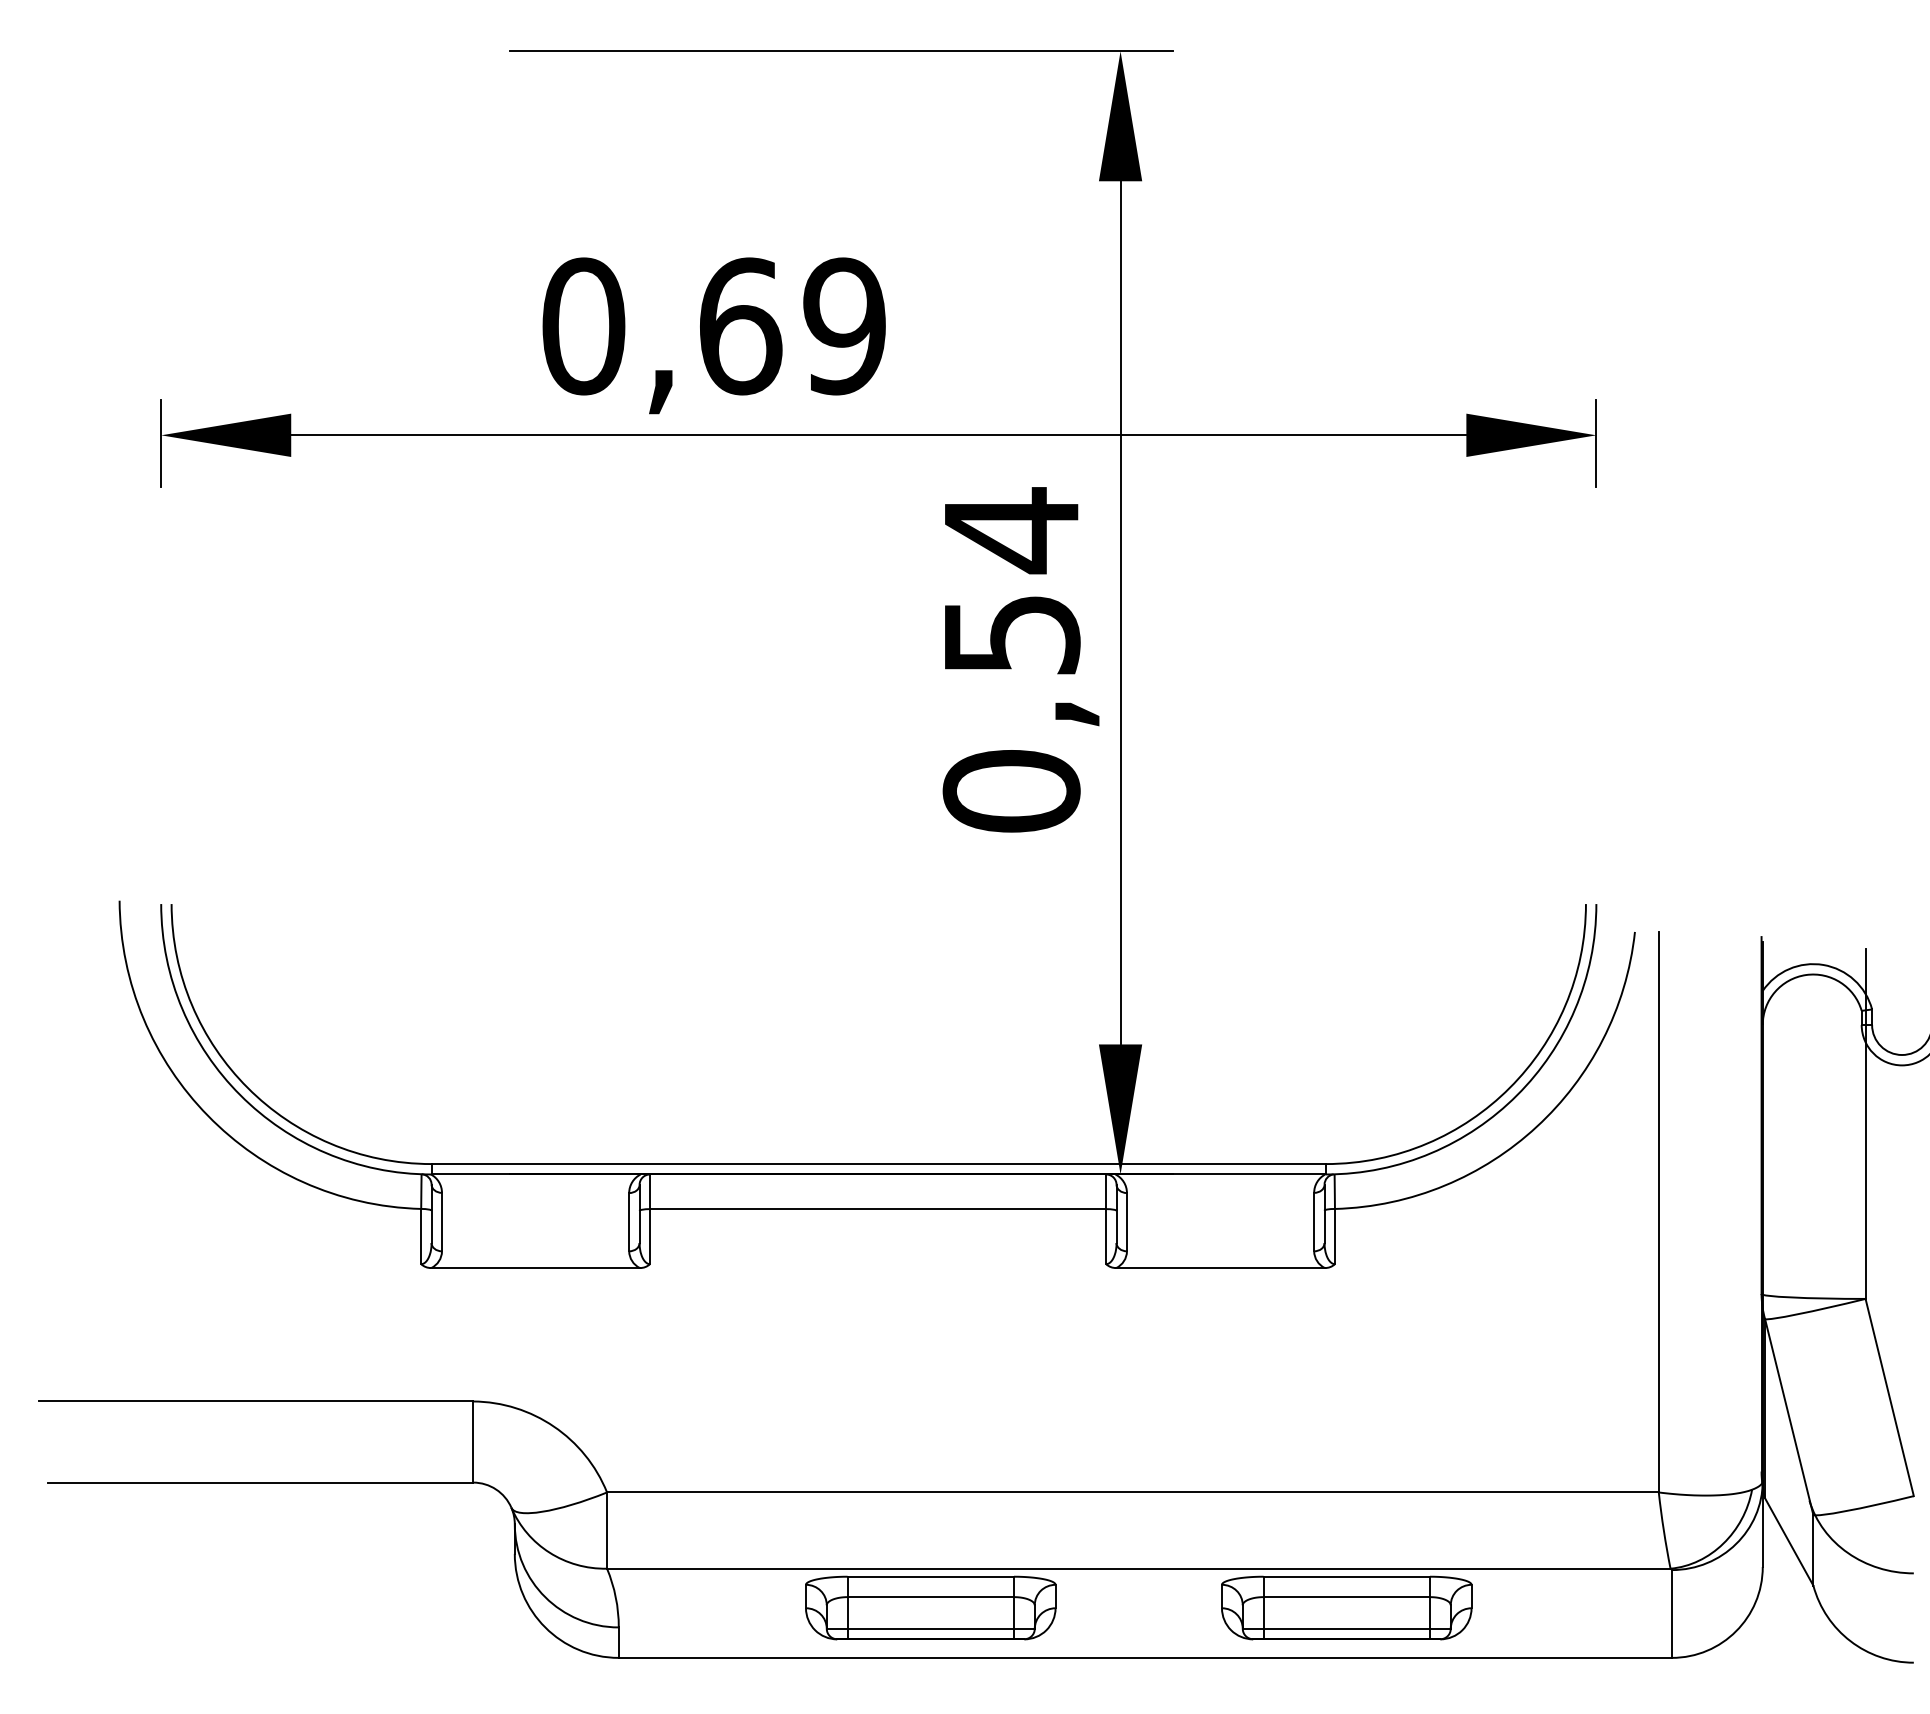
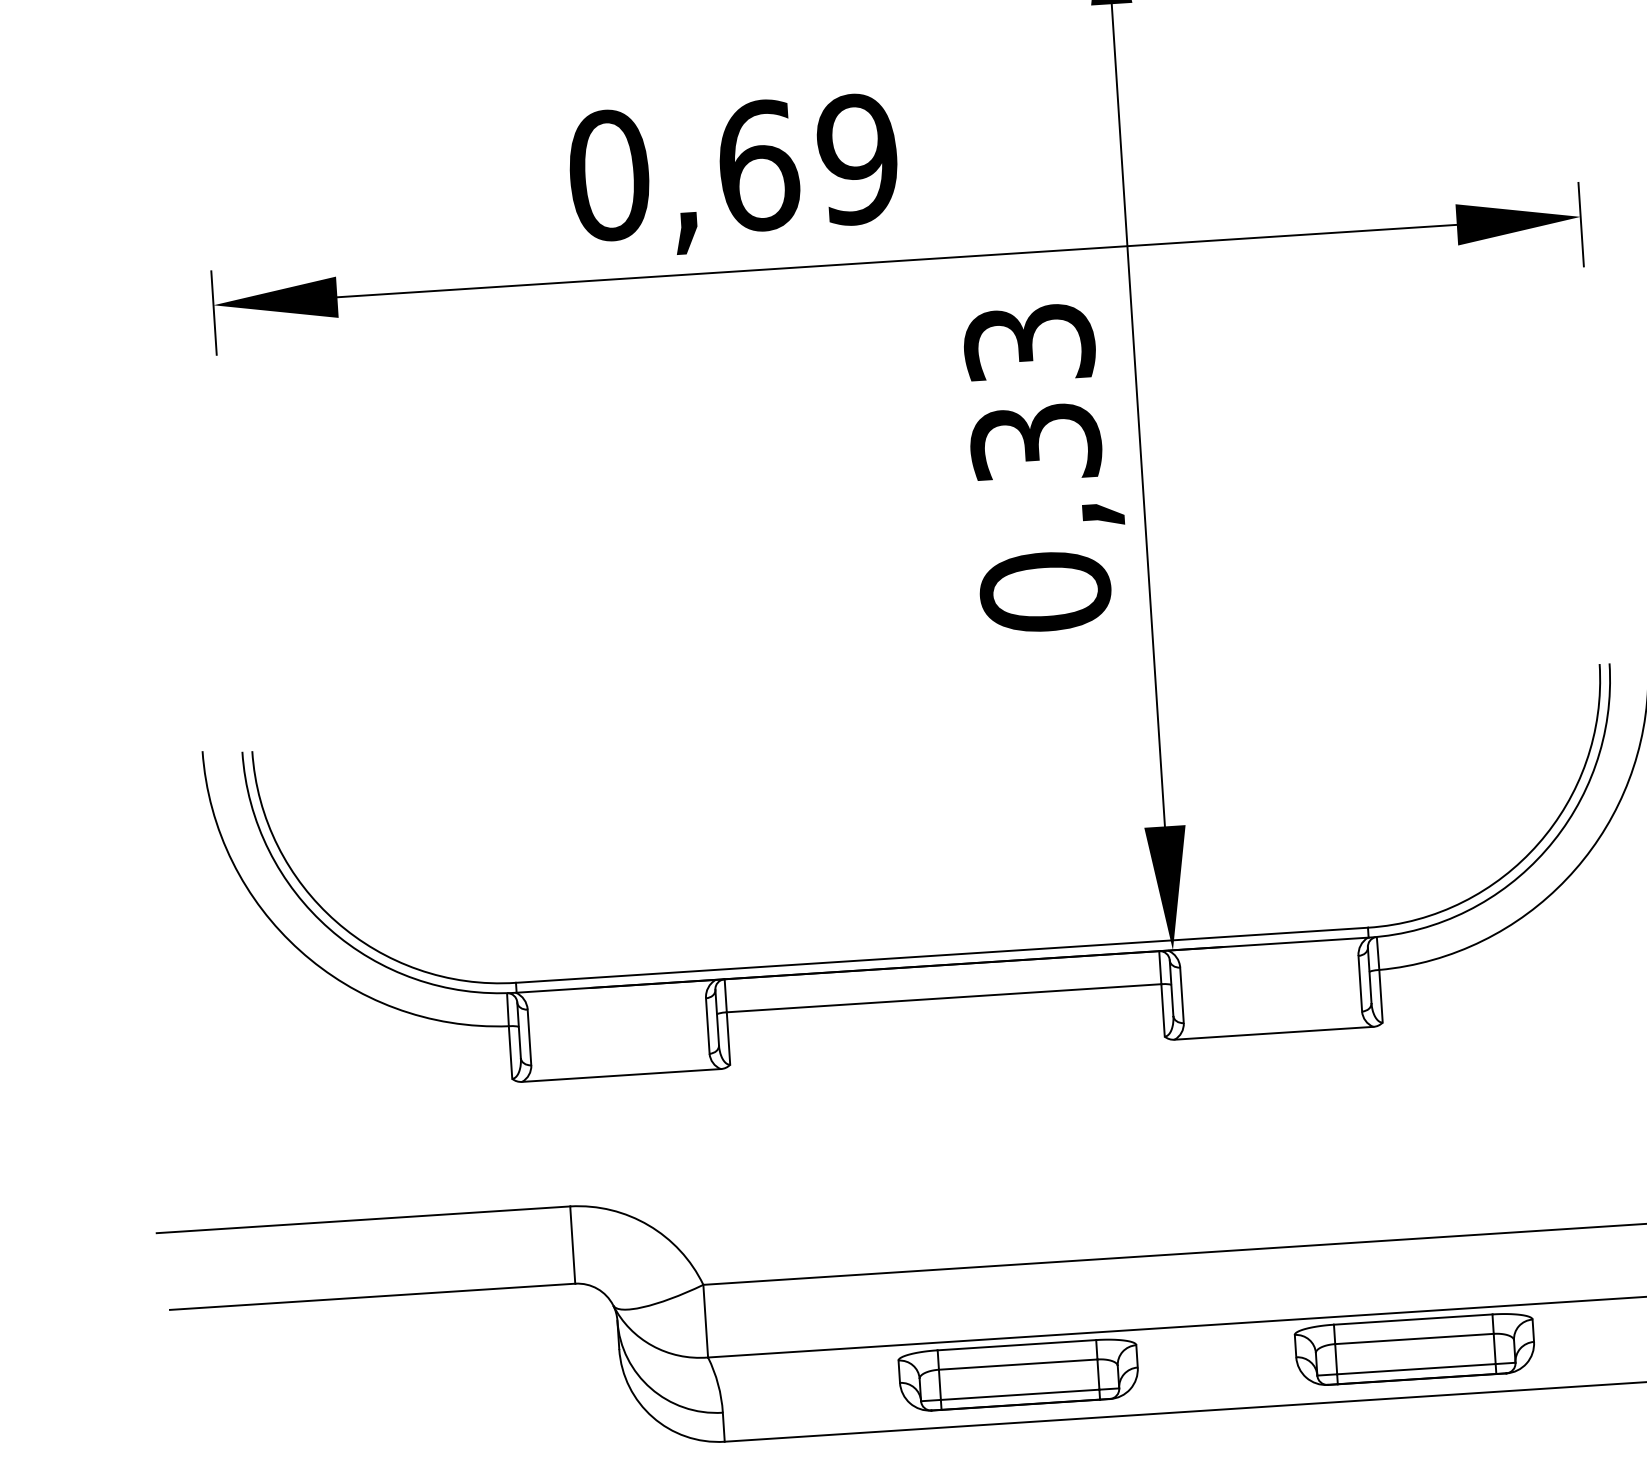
text: (1011, 580) -> (1032, 391), 0,54 -> 0,33

